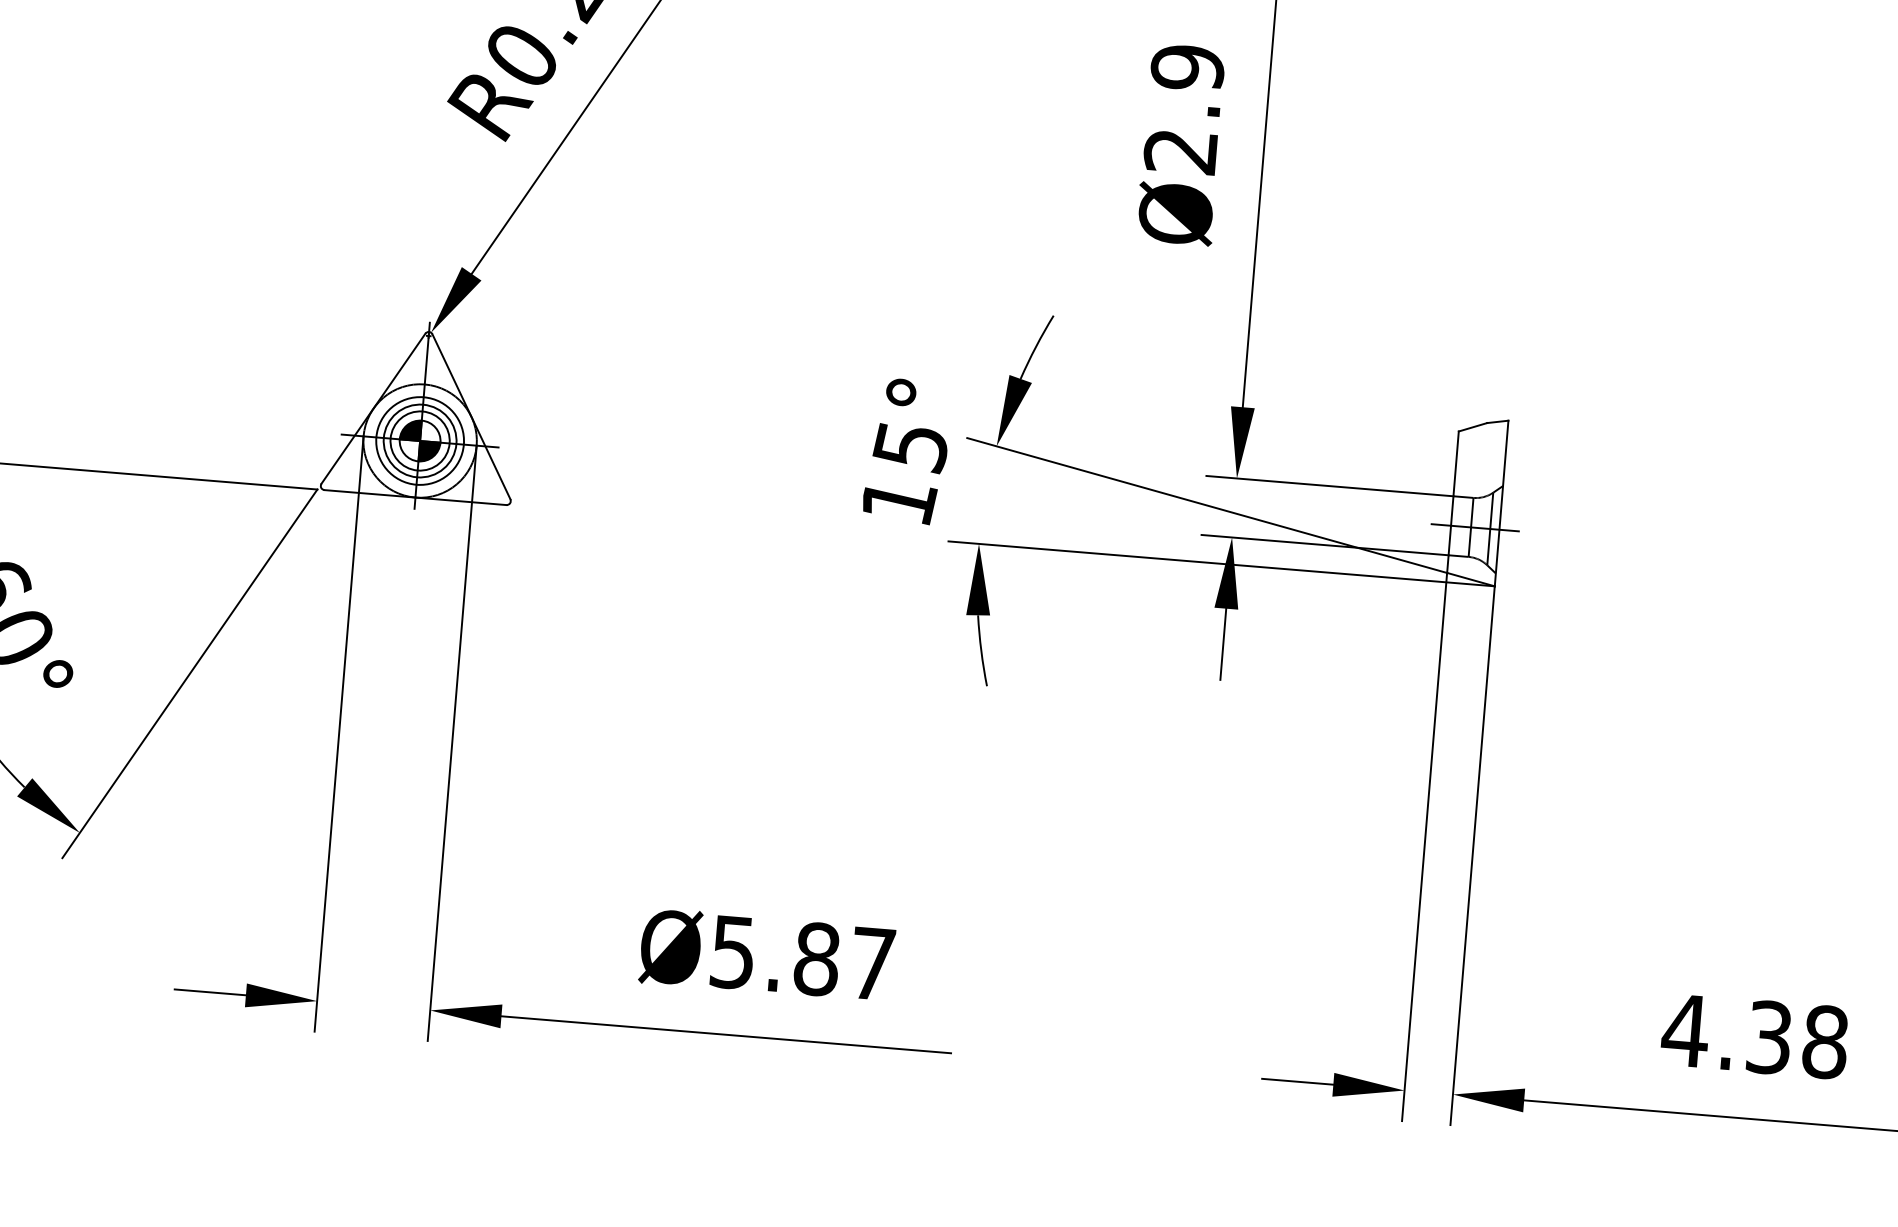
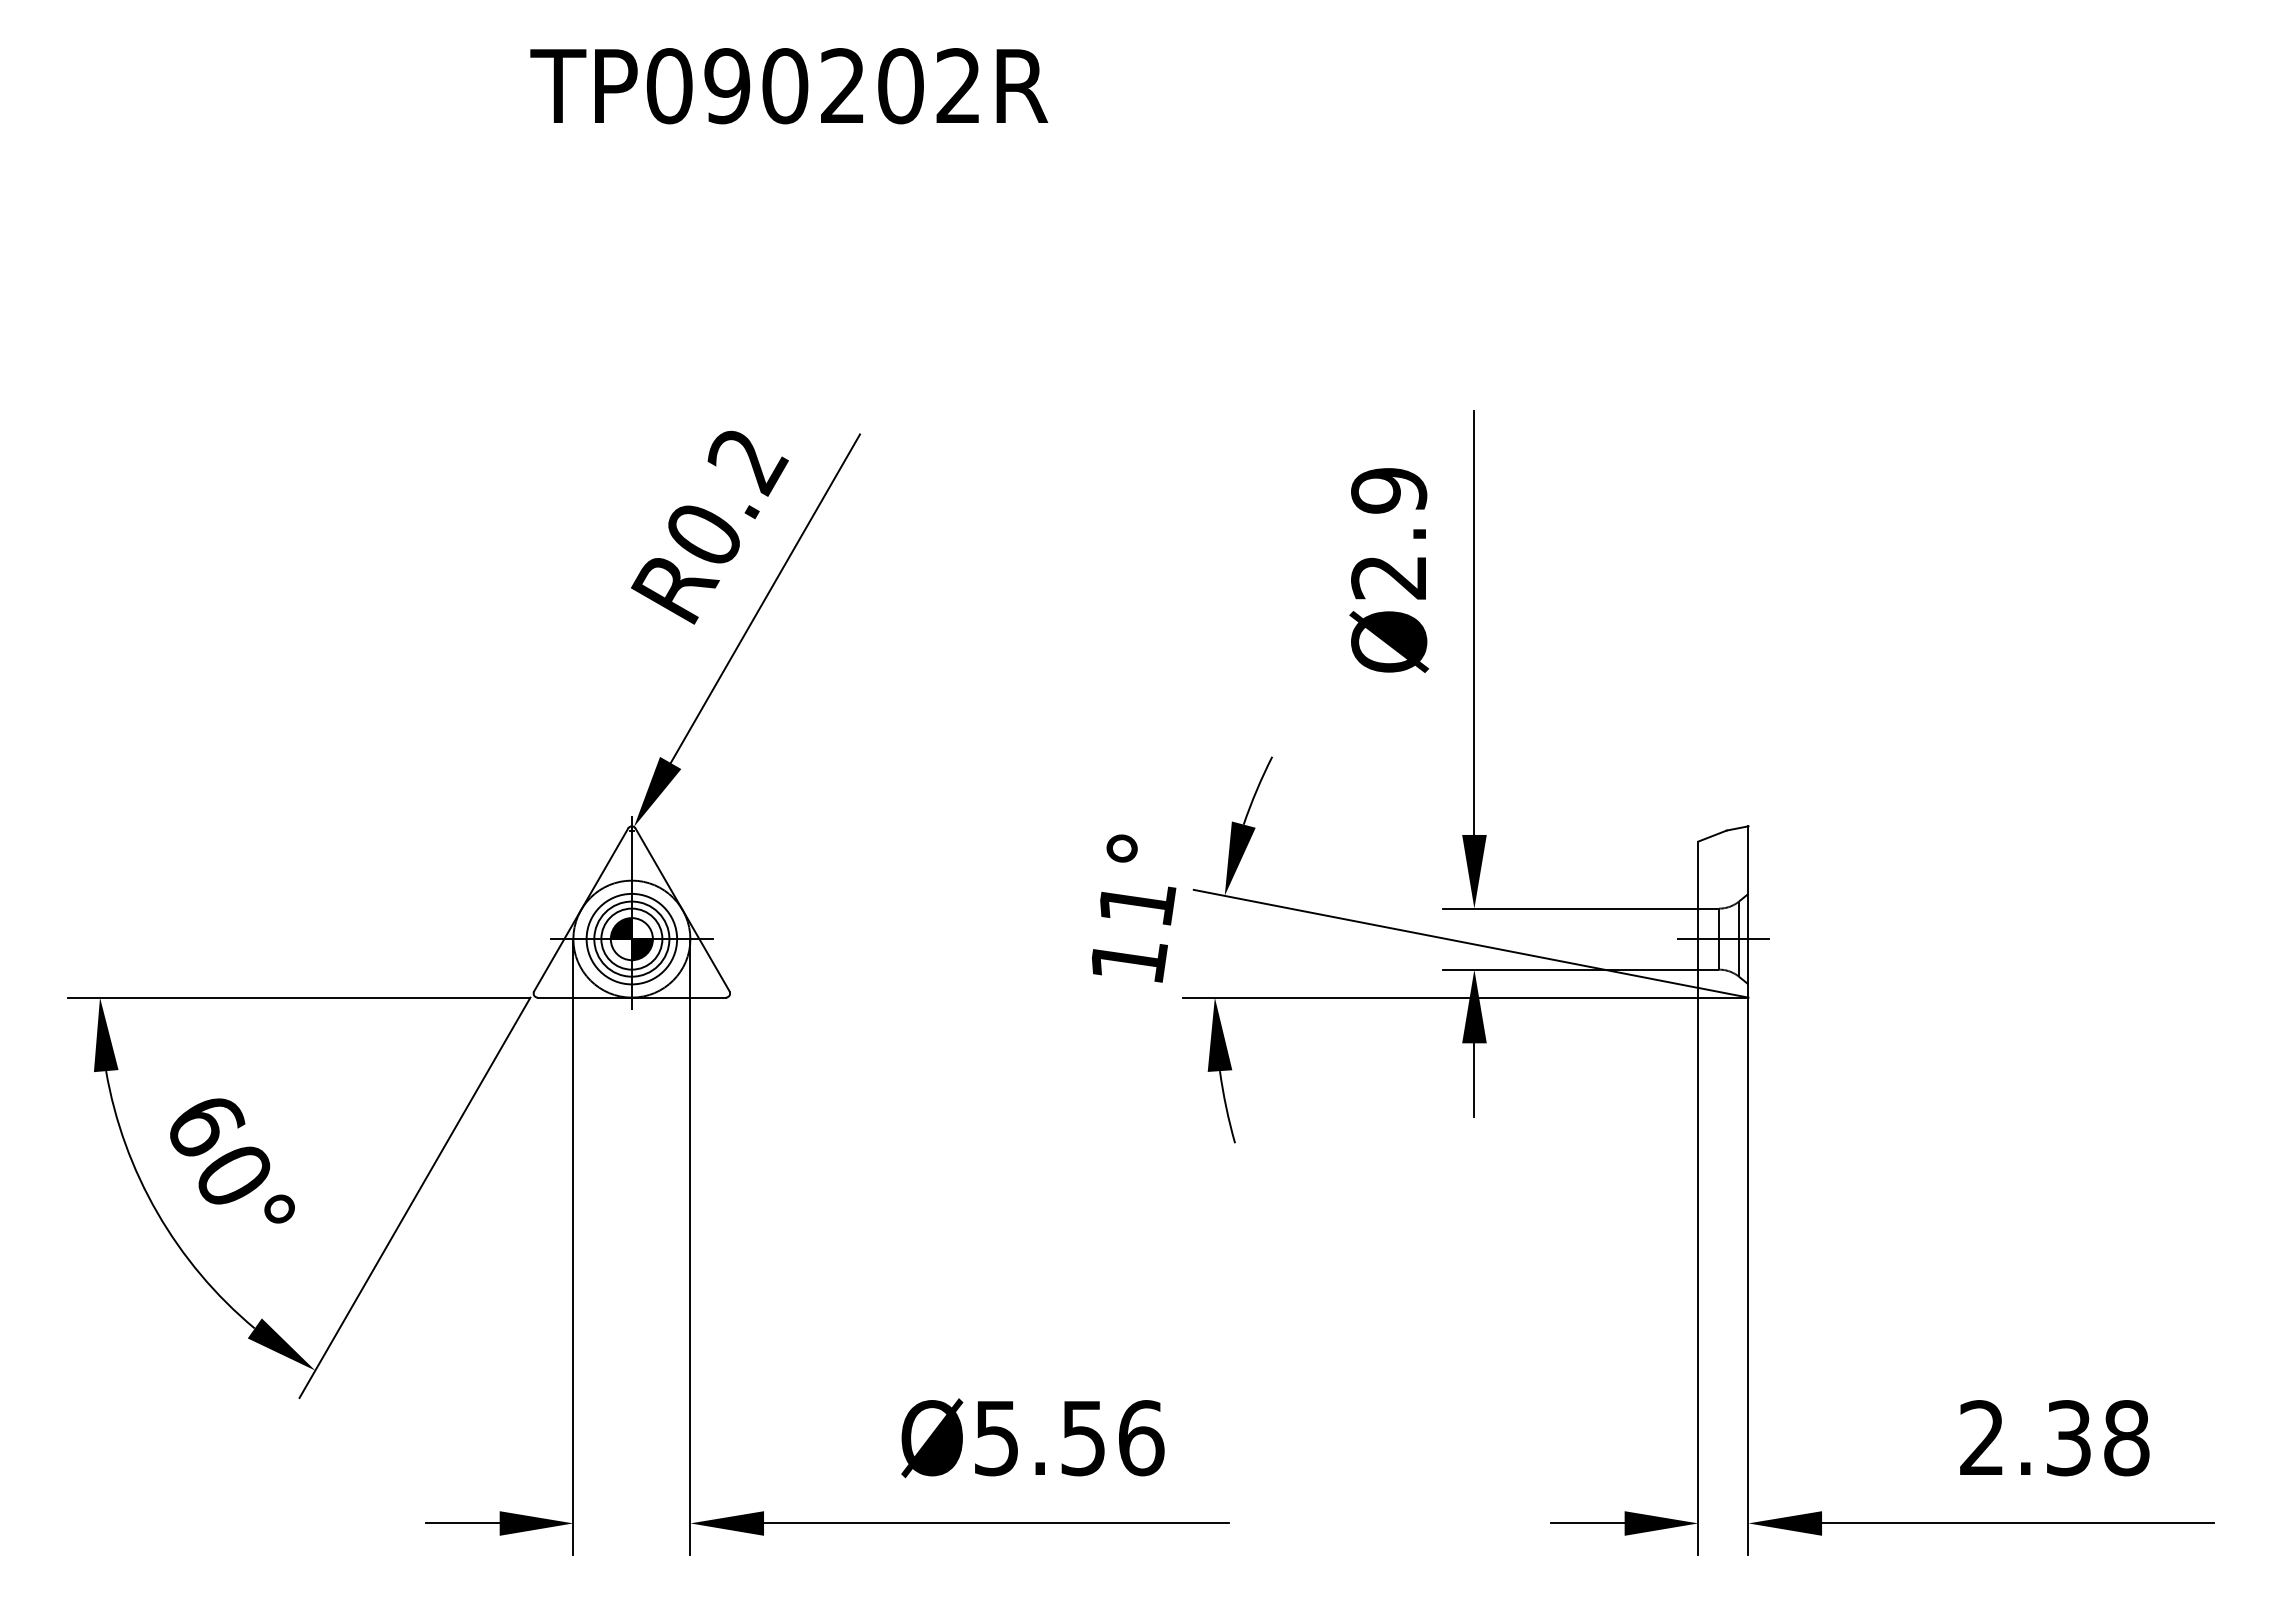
text: (911, 448) -> (1137, 905), 15° -> 11°
text: (845, 961) -> (1112, 1438), Ø5.87 -> Ø5.56
text: (1686, 1030) -> (1982, 1437), 4.38 -> 2.38

